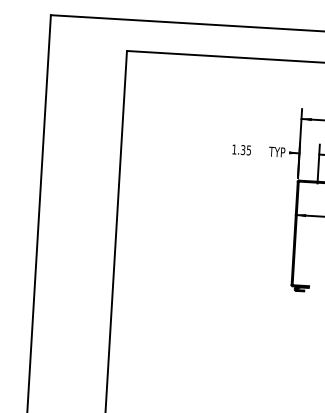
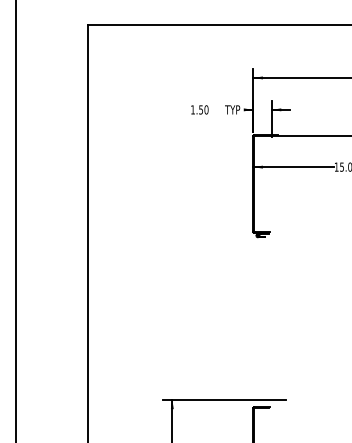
text: (245, 149) -> (203, 109), 1.35 -> 1.50

